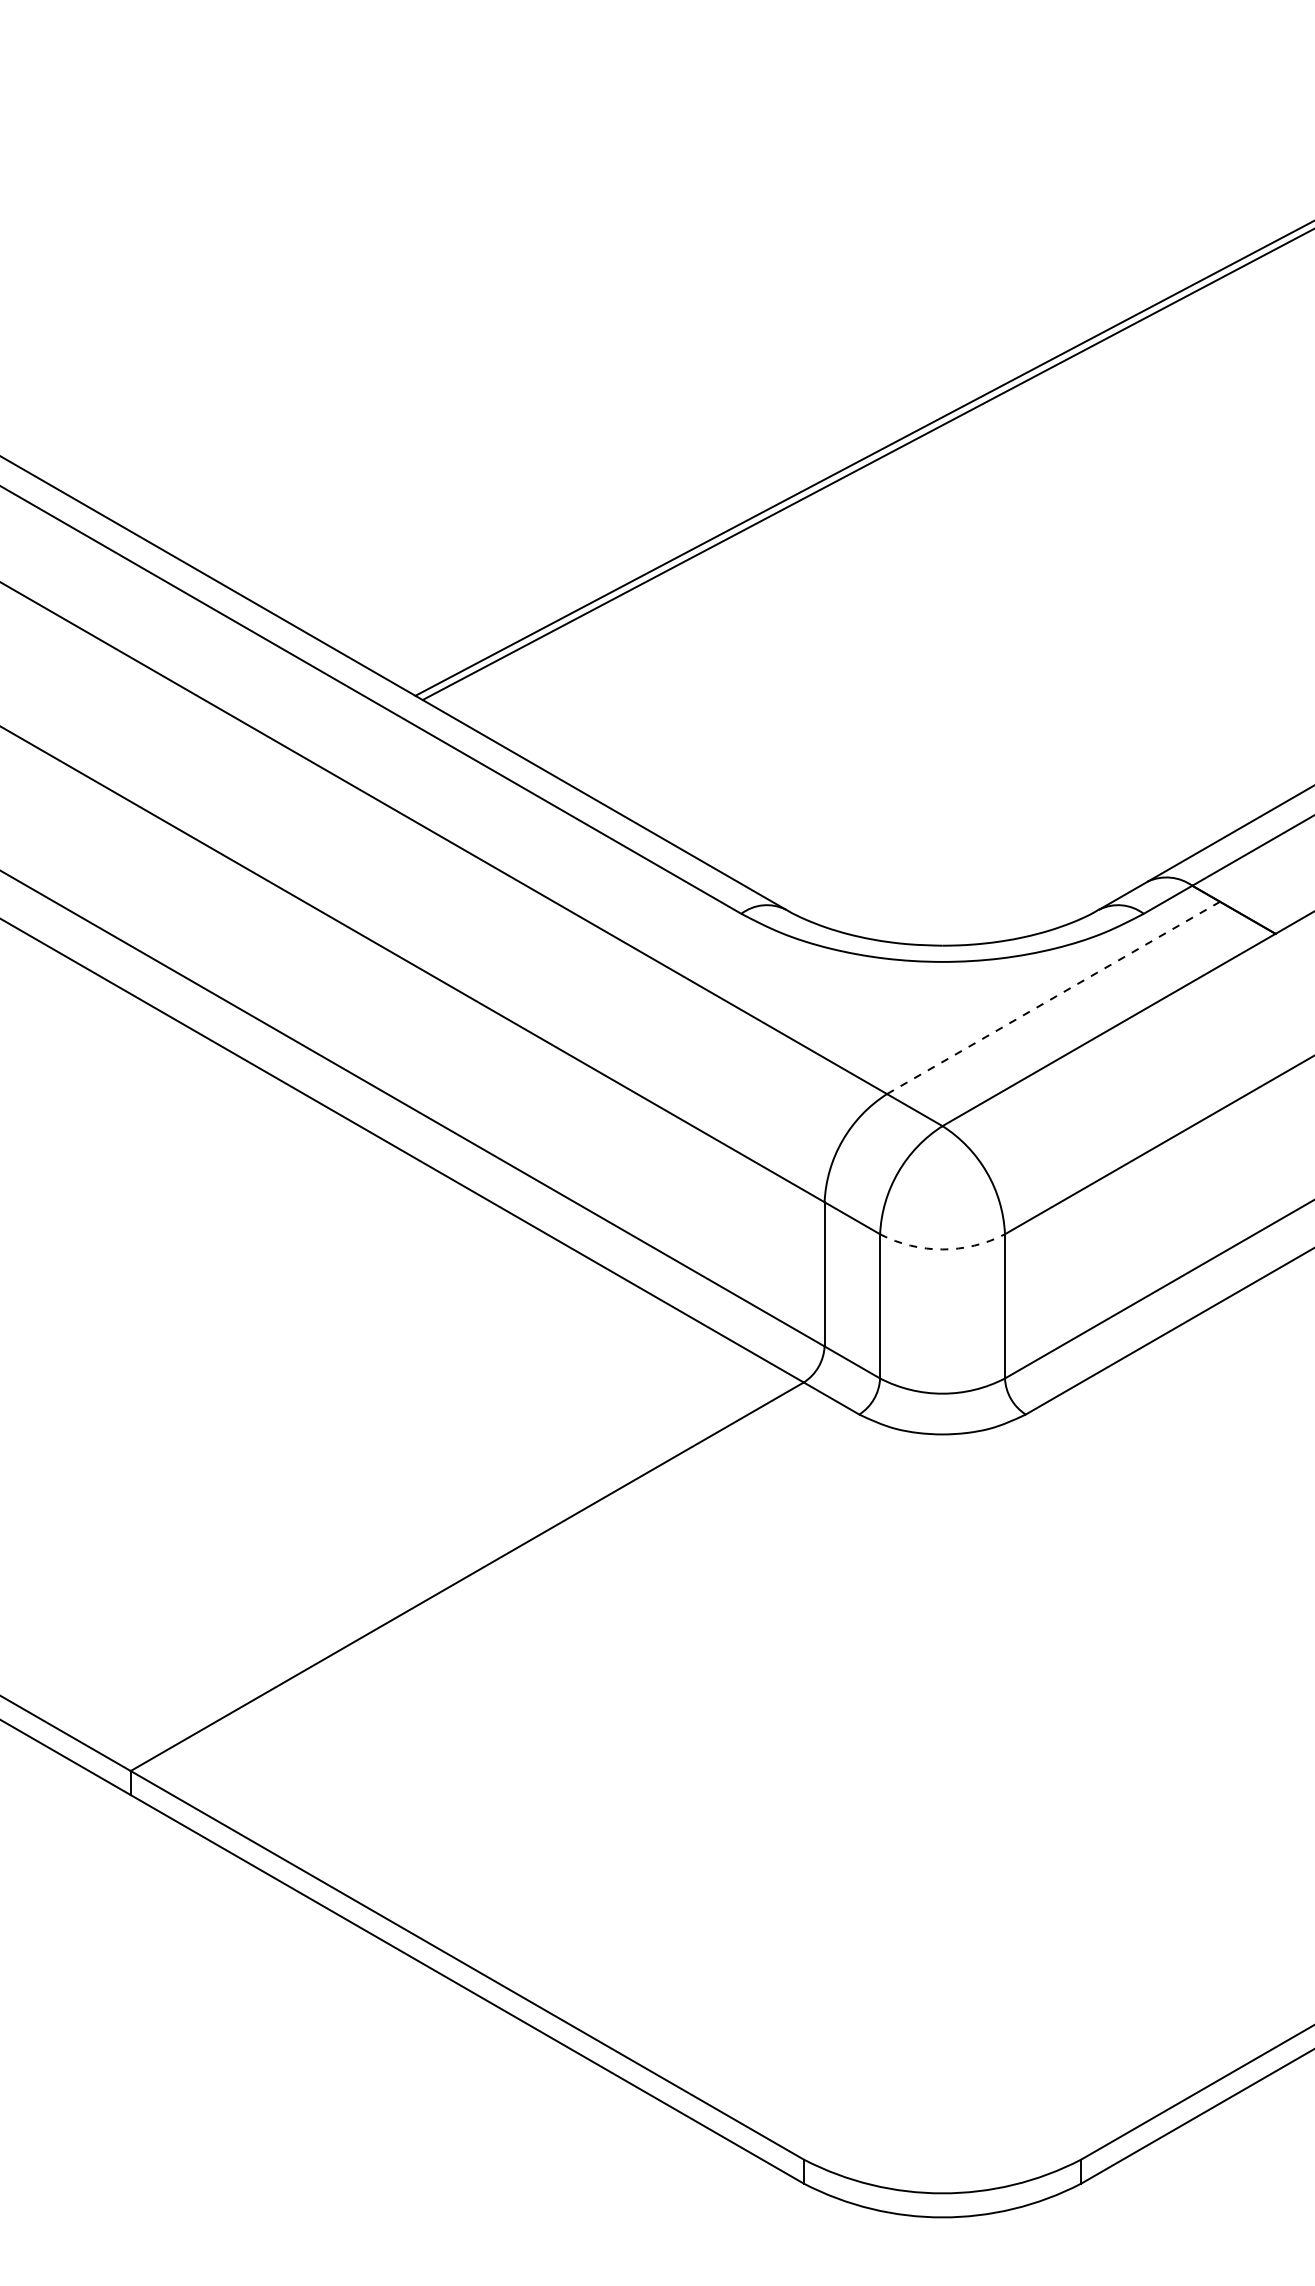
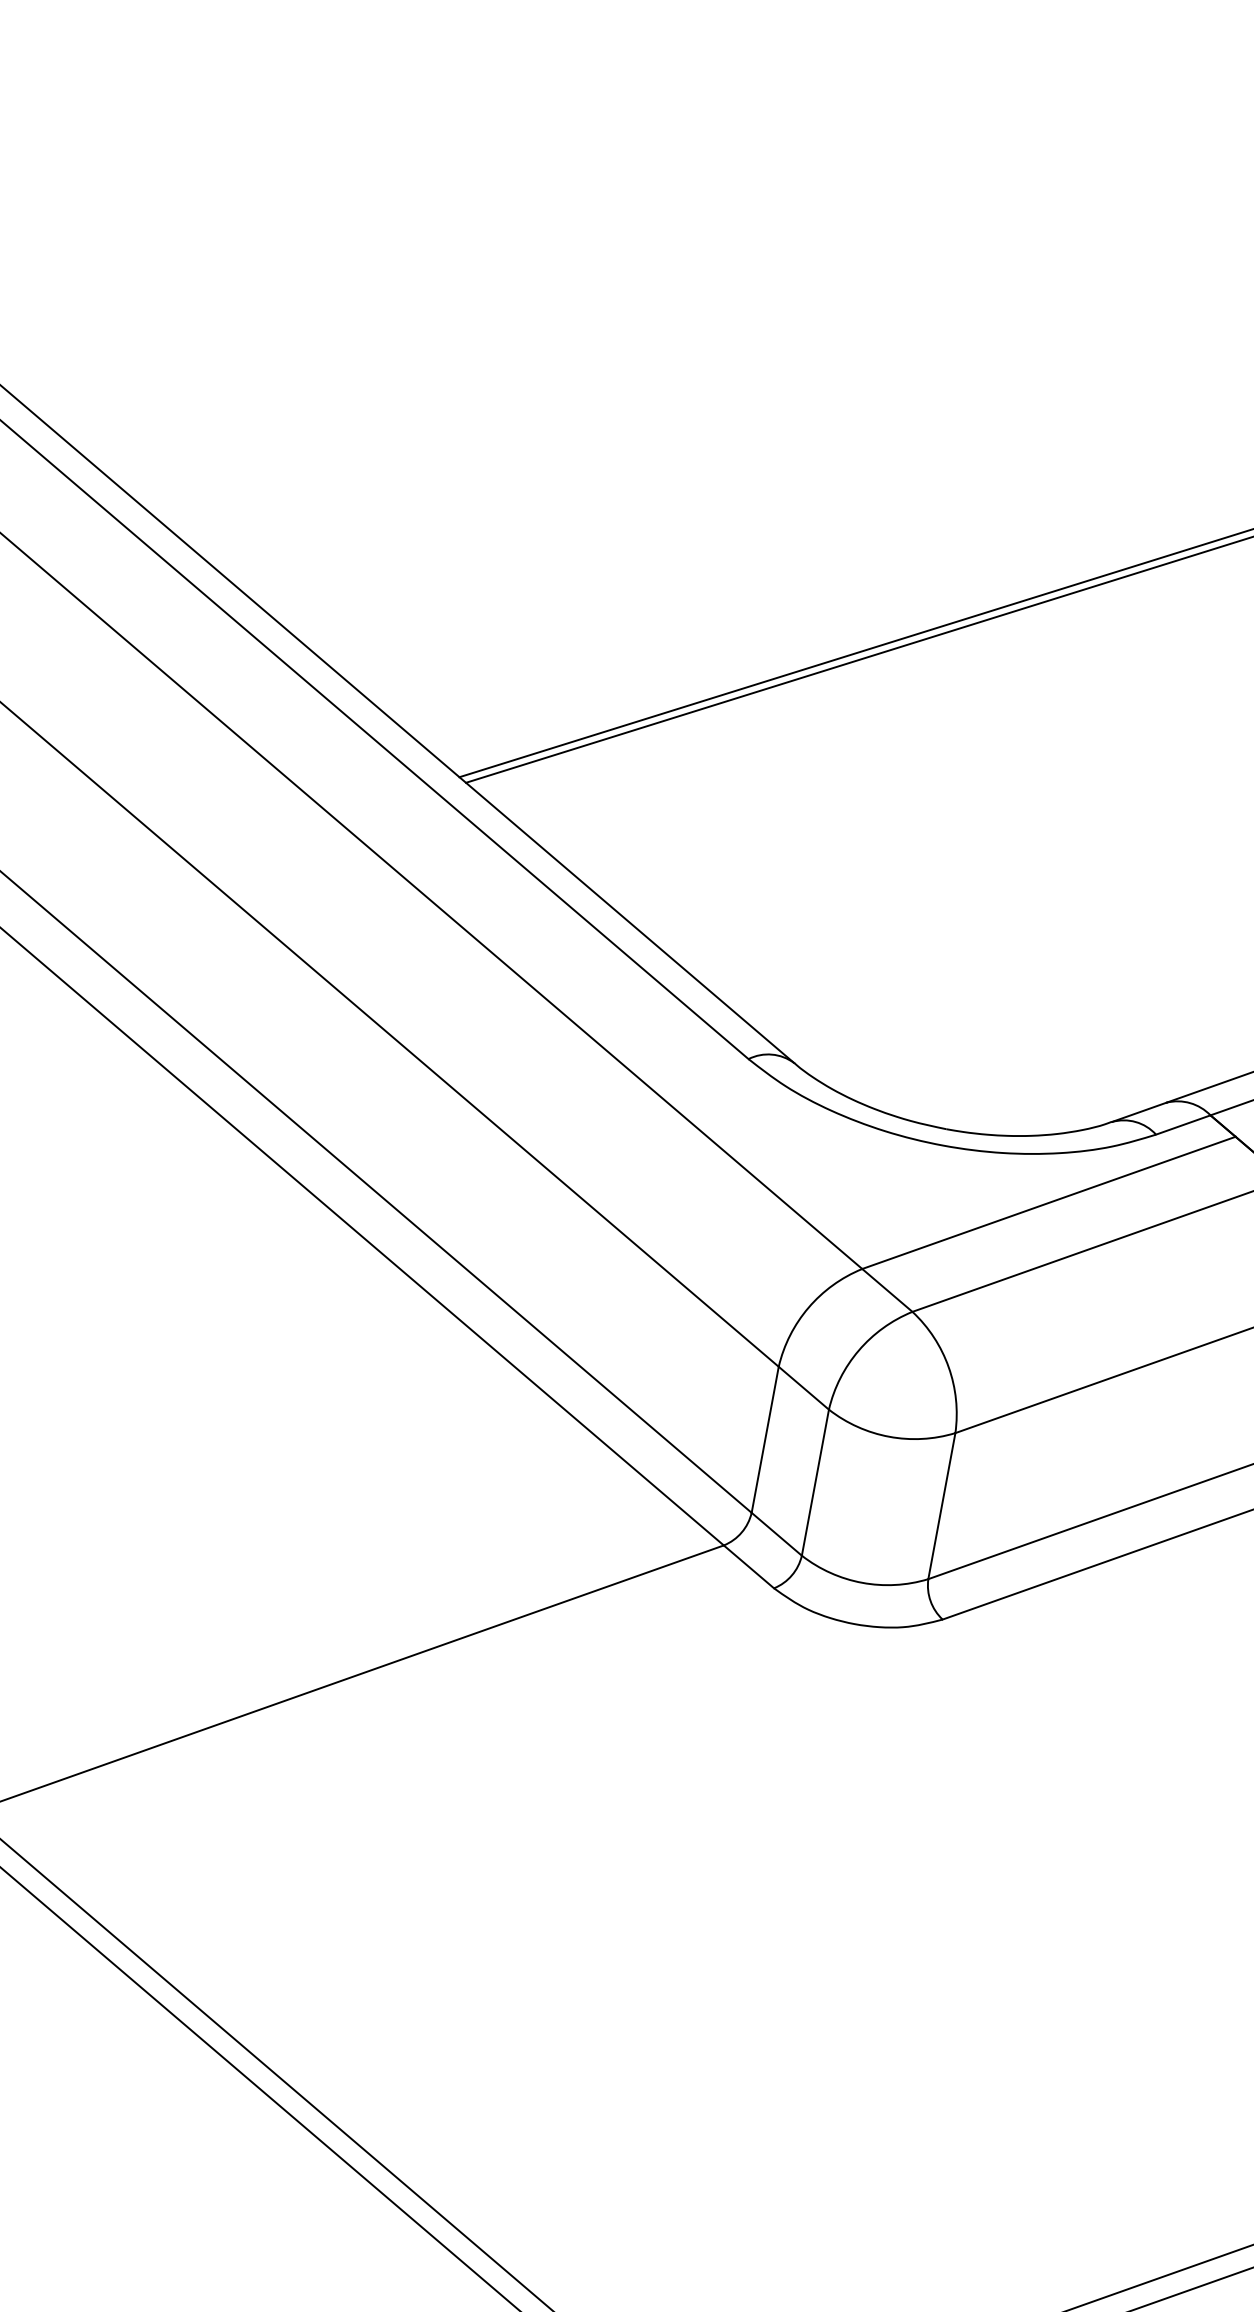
line: (1054, 997) -> (1049, 1202), dashed -> solid
arc: (942, 1249) -> (889, 1436), dashed -> solid

